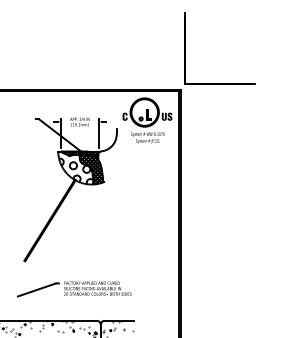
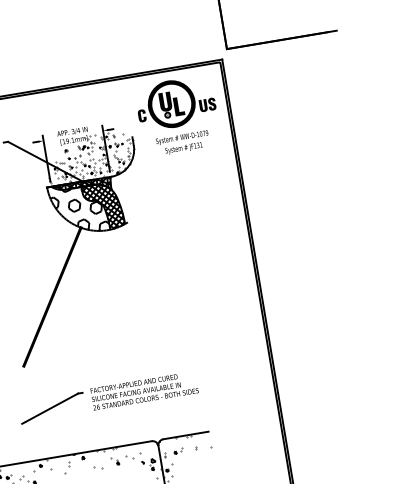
fill: (140, 110) -> (164, 102), added
hatch: (87, 137) -> (89, 158), added

